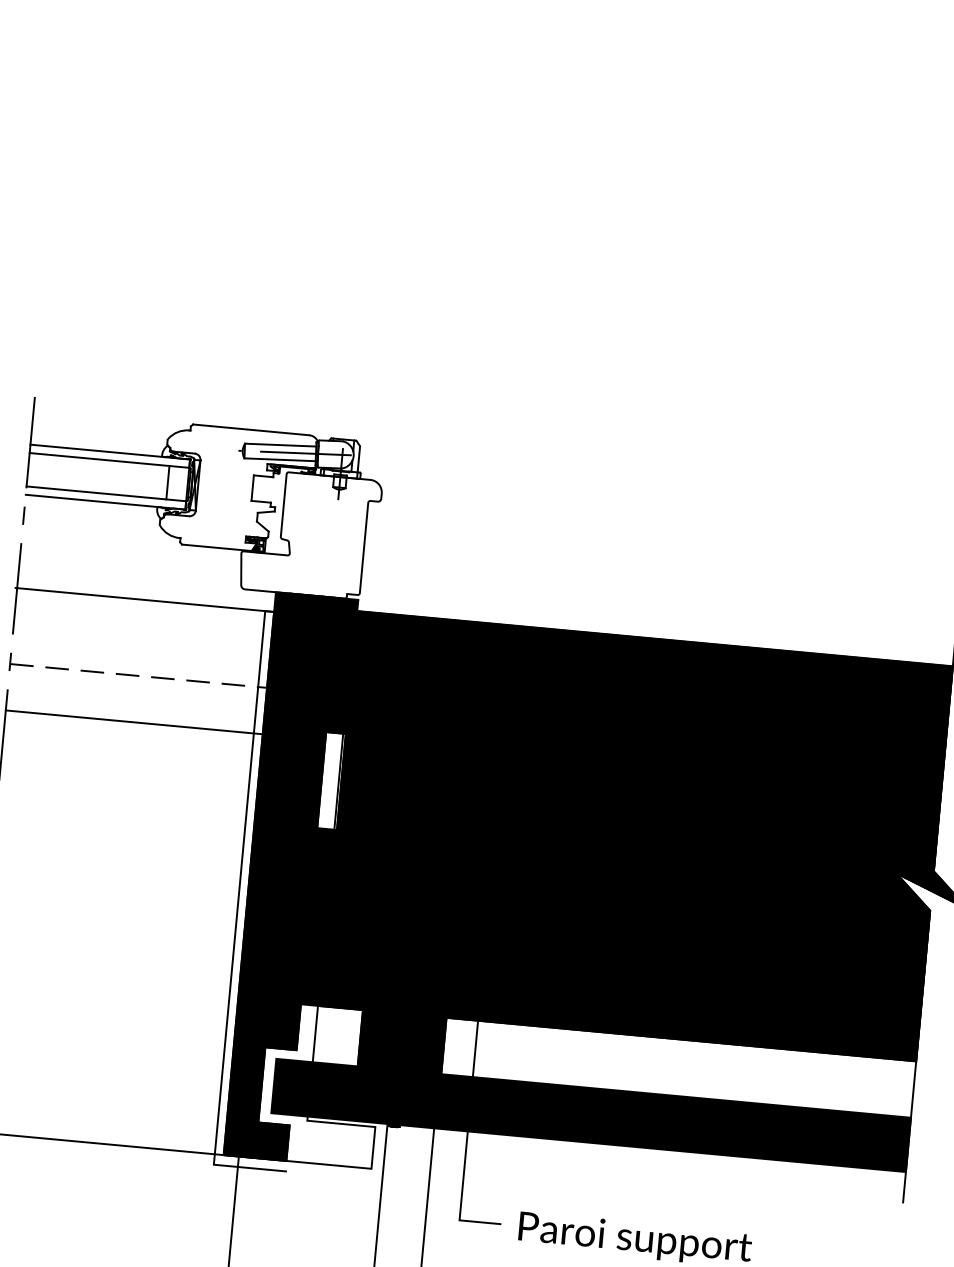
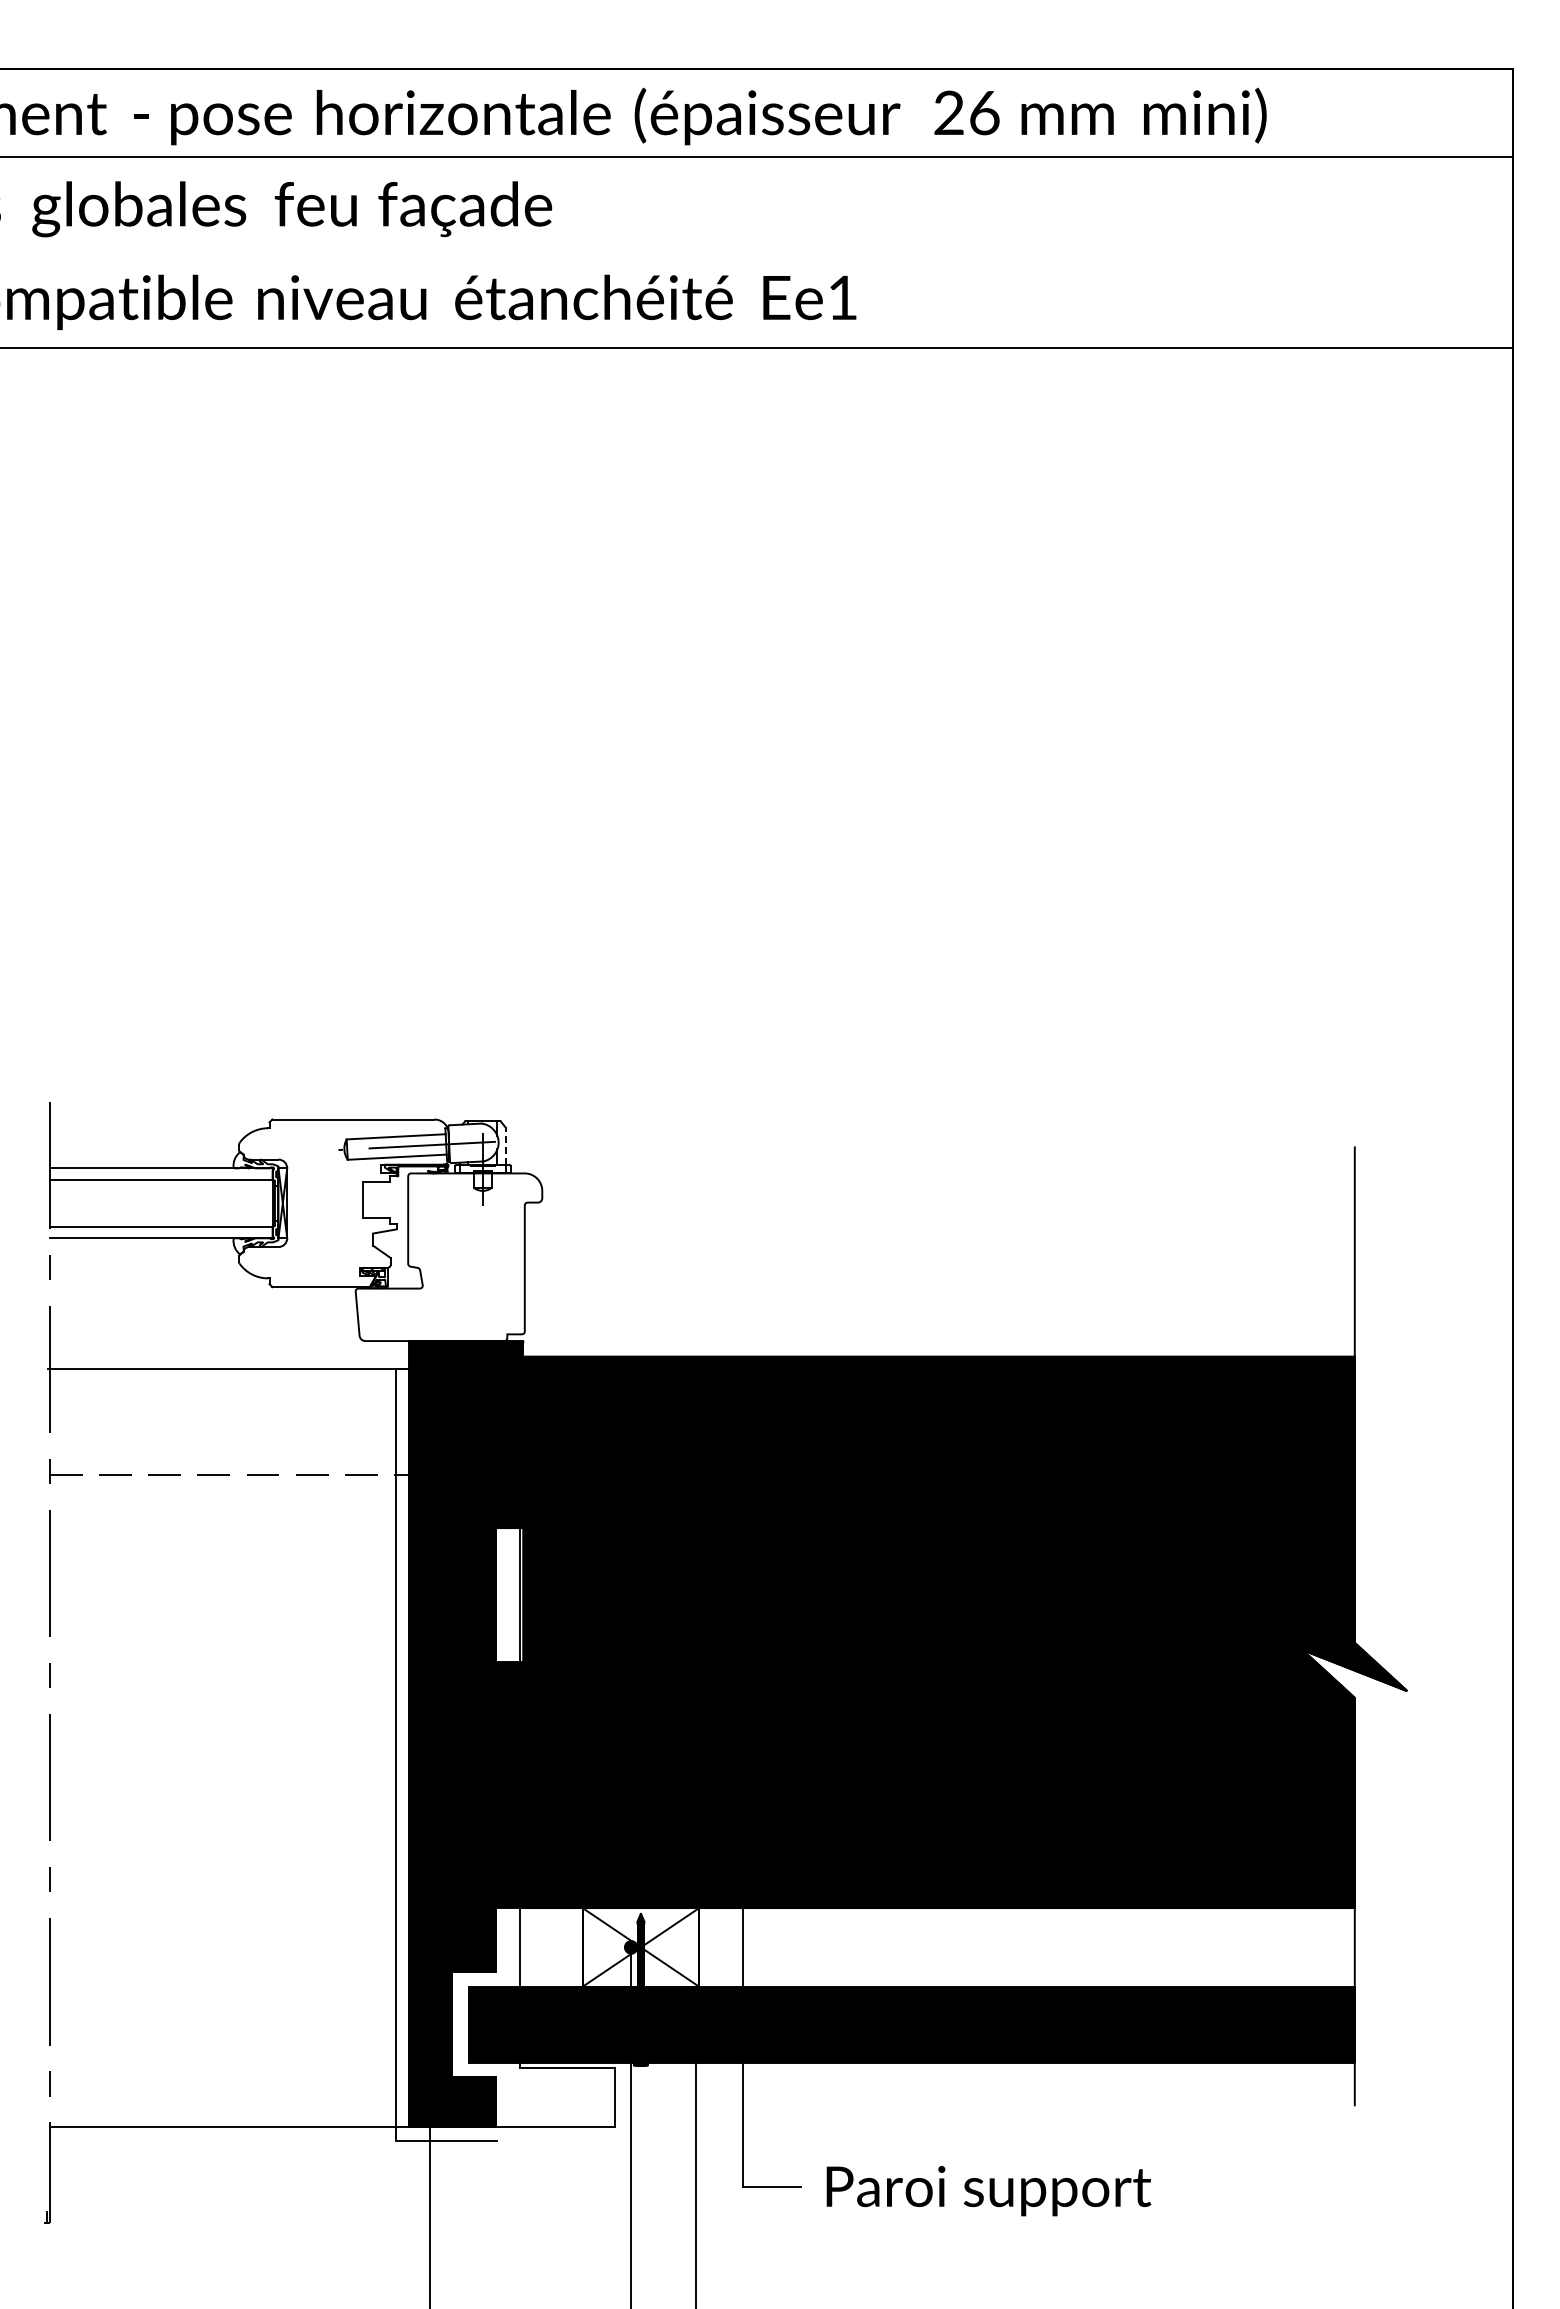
line: (359, 459) -> (506, 1146), solid -> dashed
line: (167, 482) -> (244, 1203), removed
line: (138, 722) -> (235, 1539), removed
fill: (401, 1042) -> (640, 1947), removed

